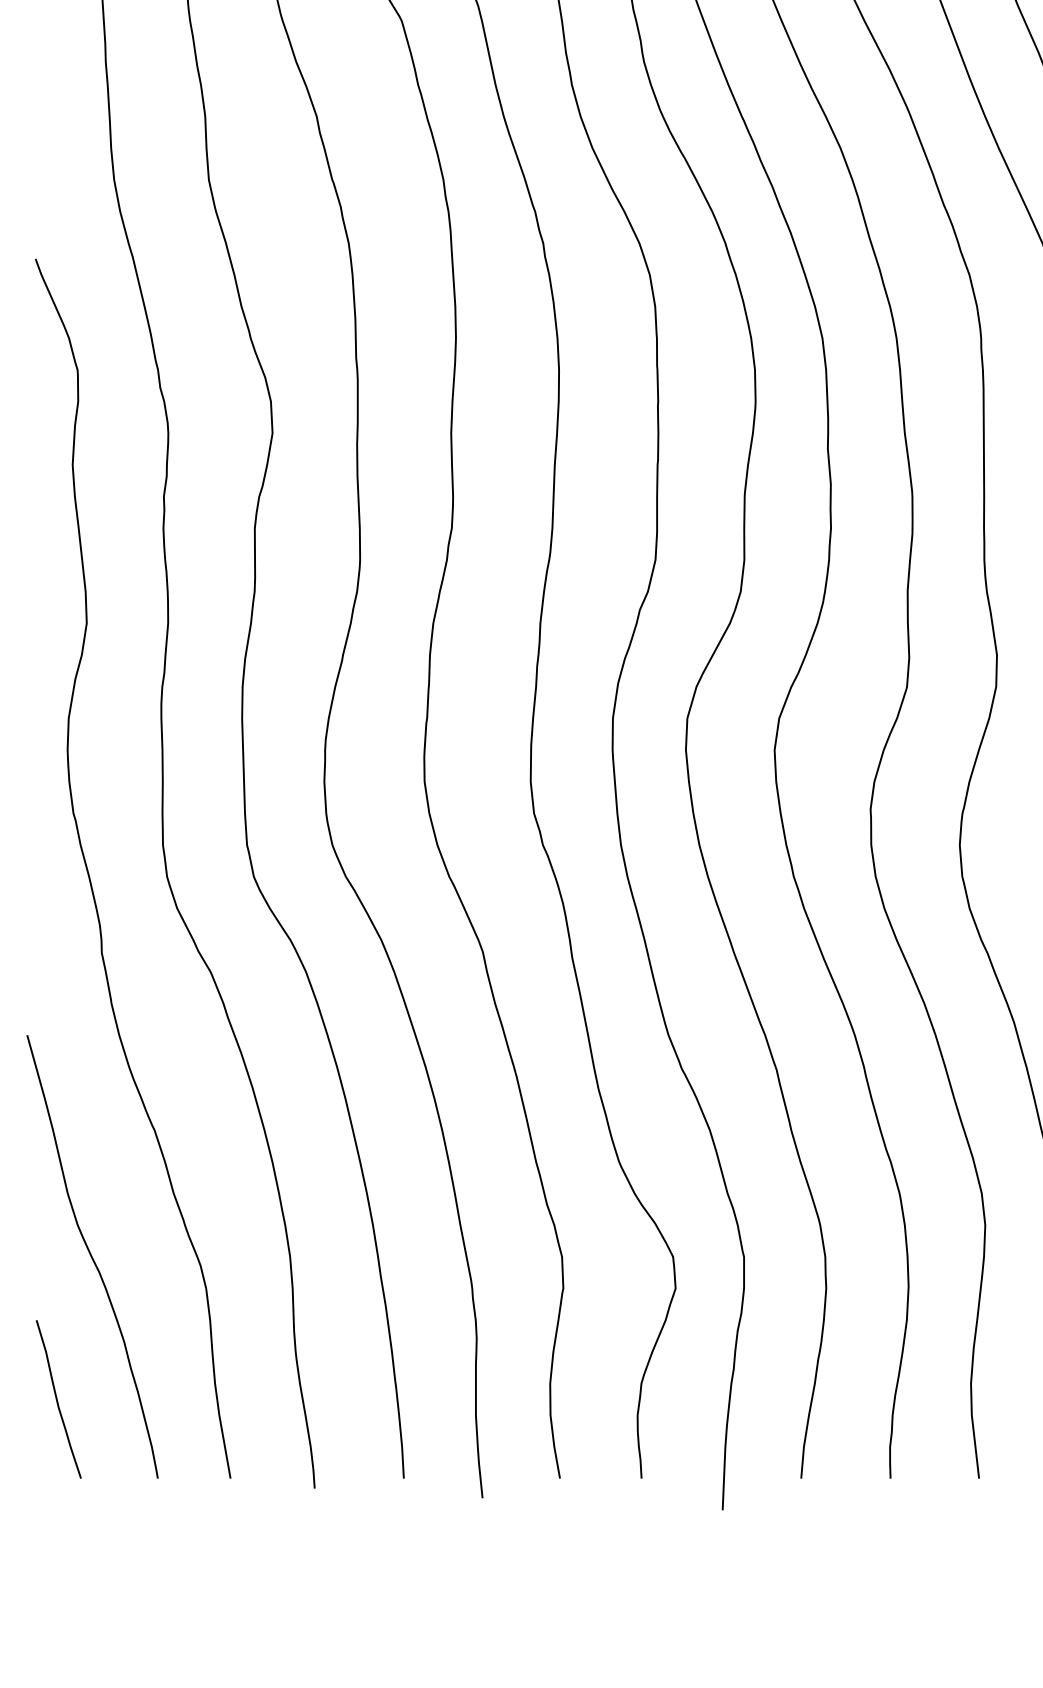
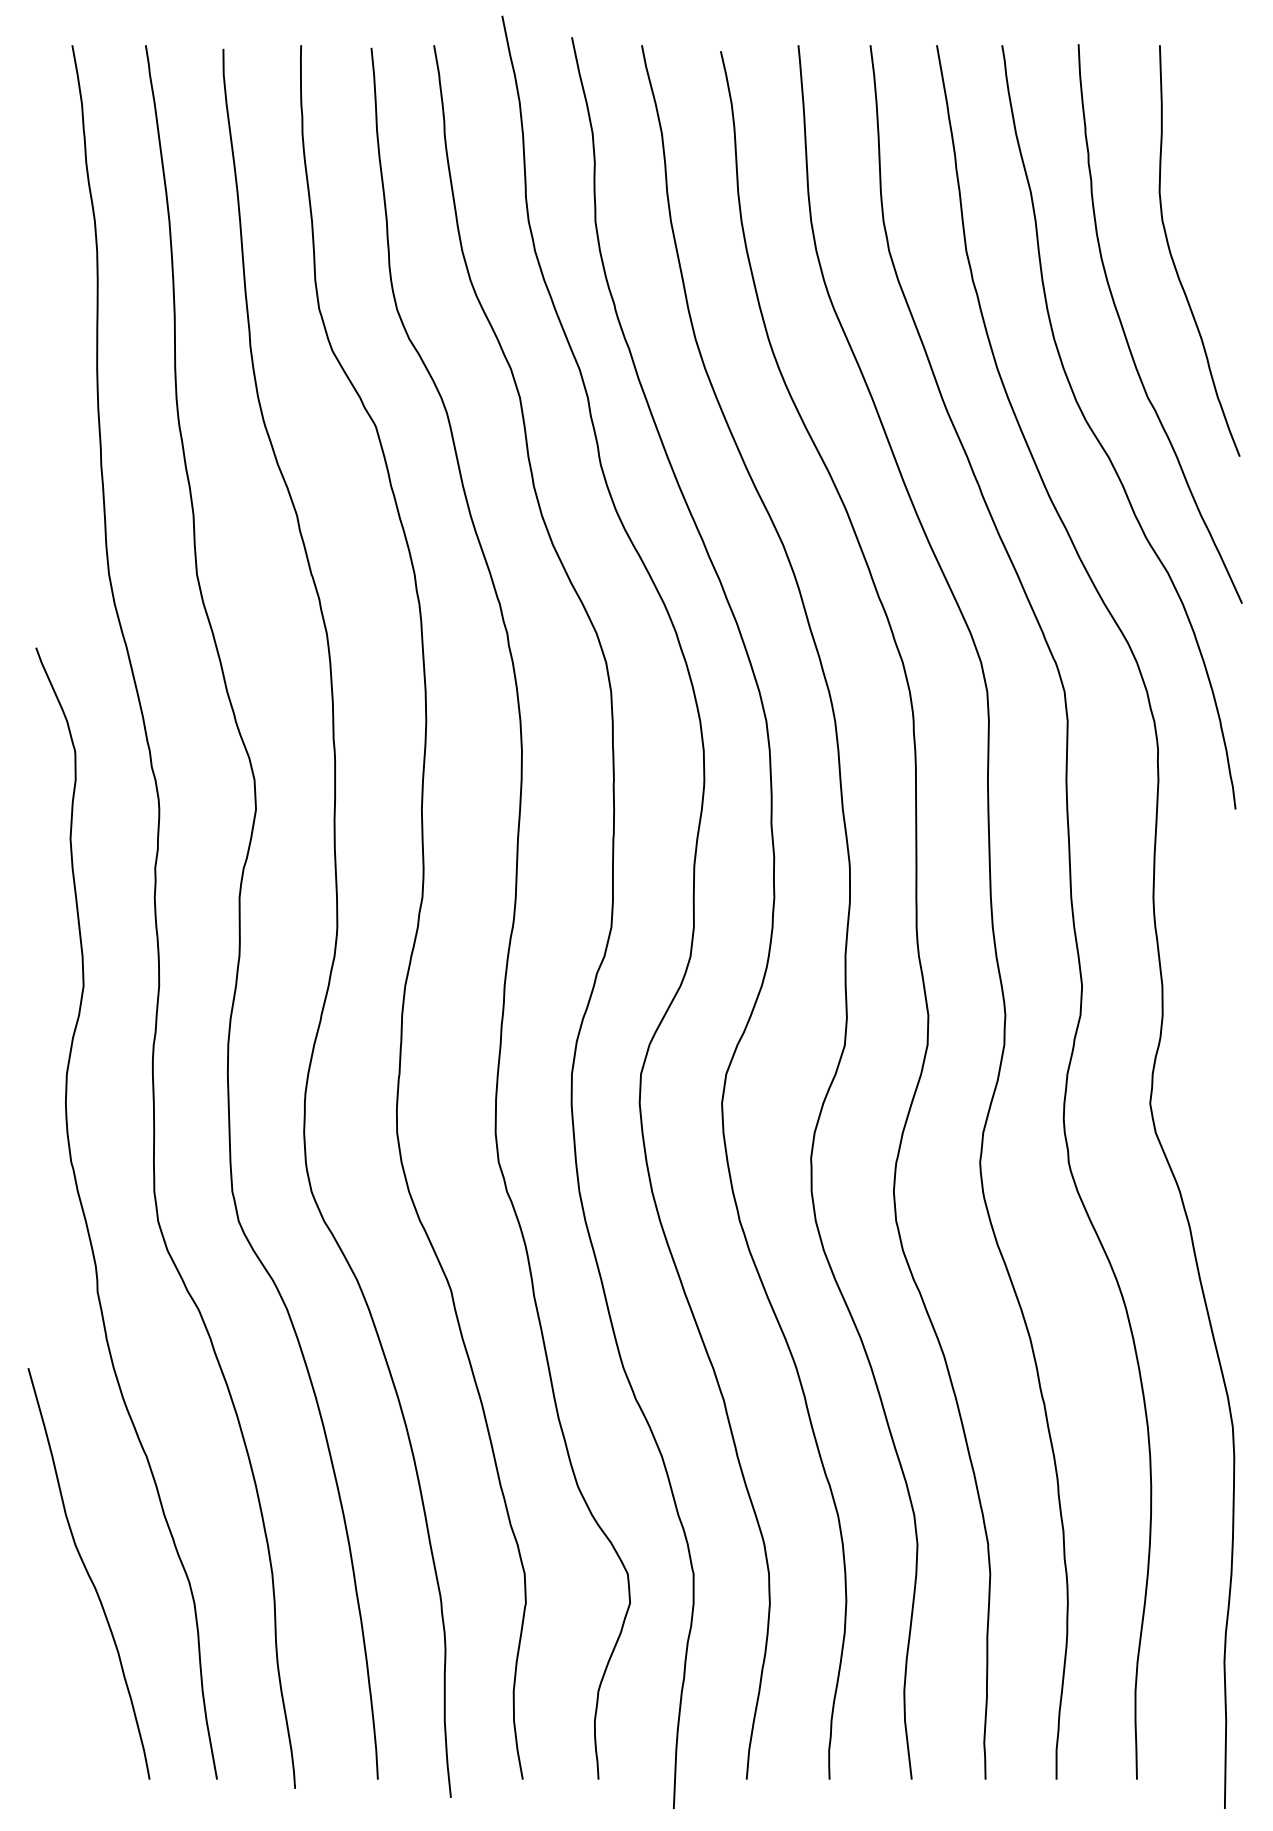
curve: (57, 1398) -> (56, 1705), removed

